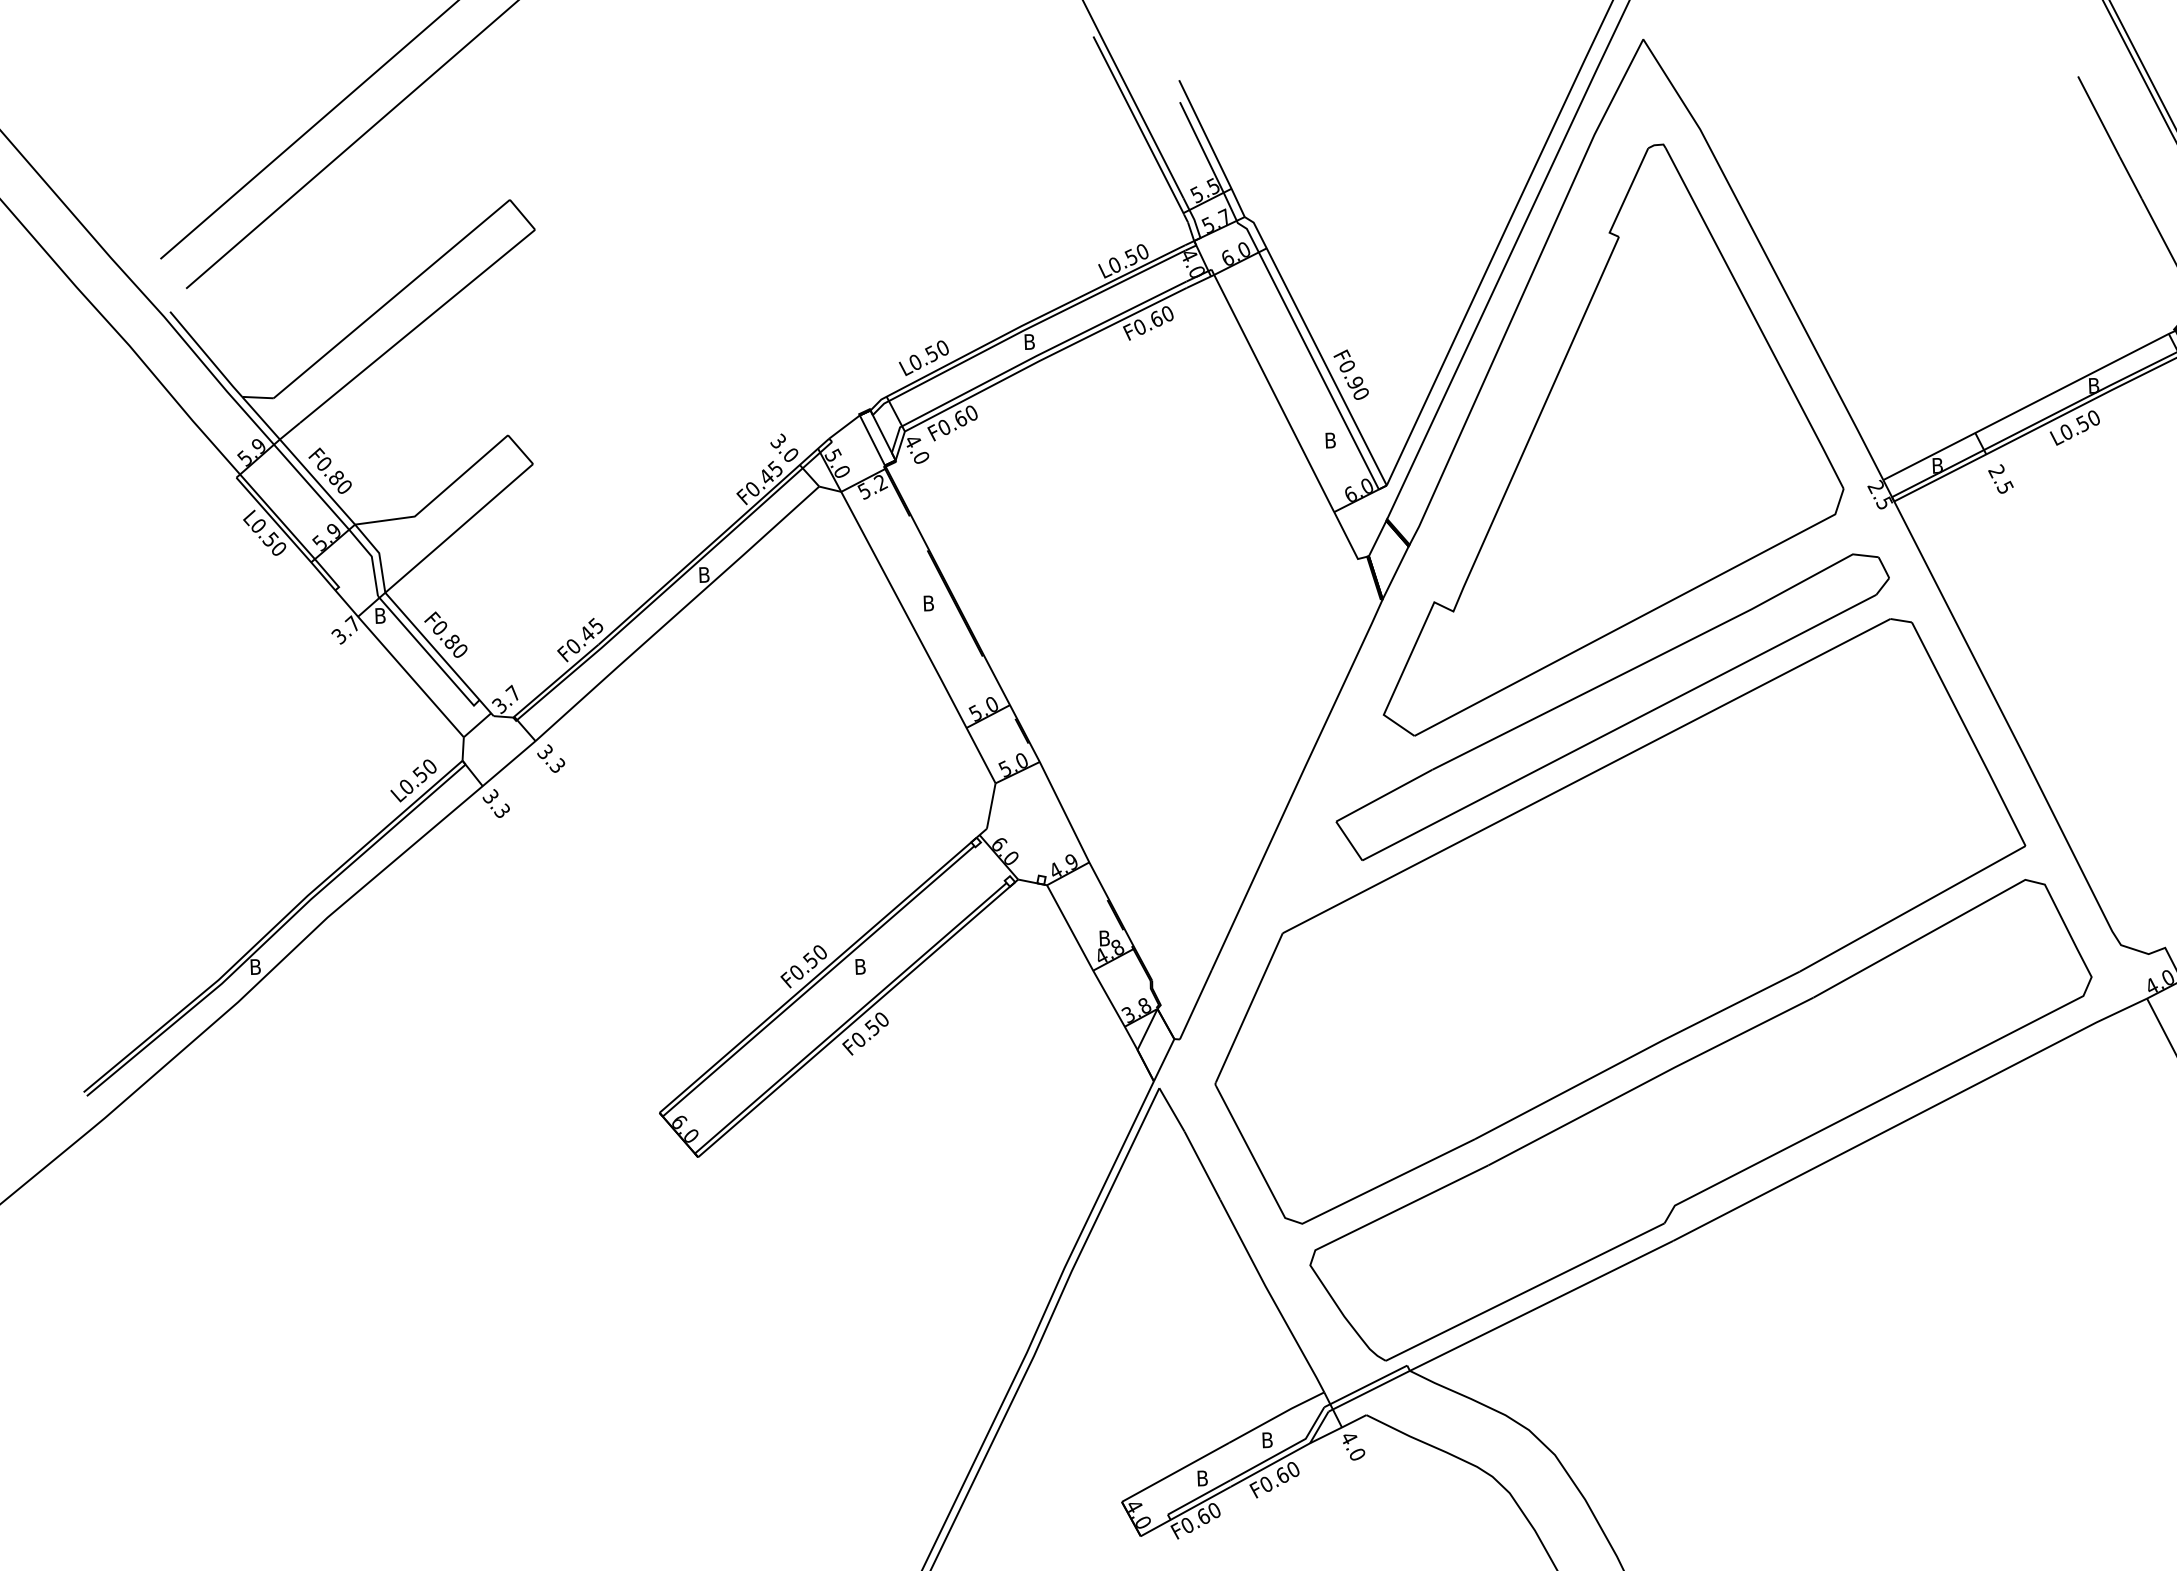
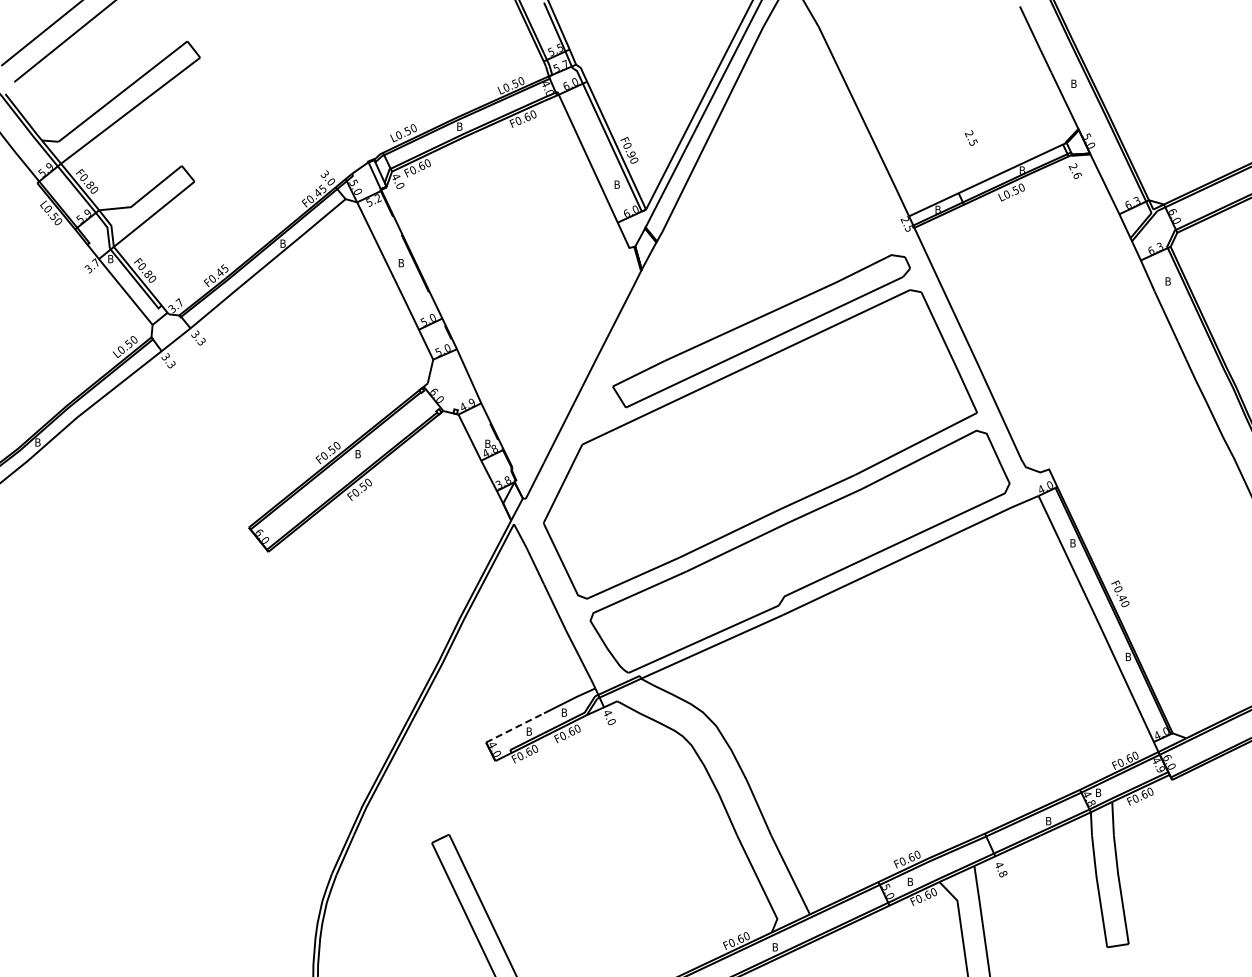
part: (1606, 437) -> (763, 188), removed
text: (1999, 477) -> (970, 137), moved
line: (1176, 1471) -> (515, 727), solid -> dashed

